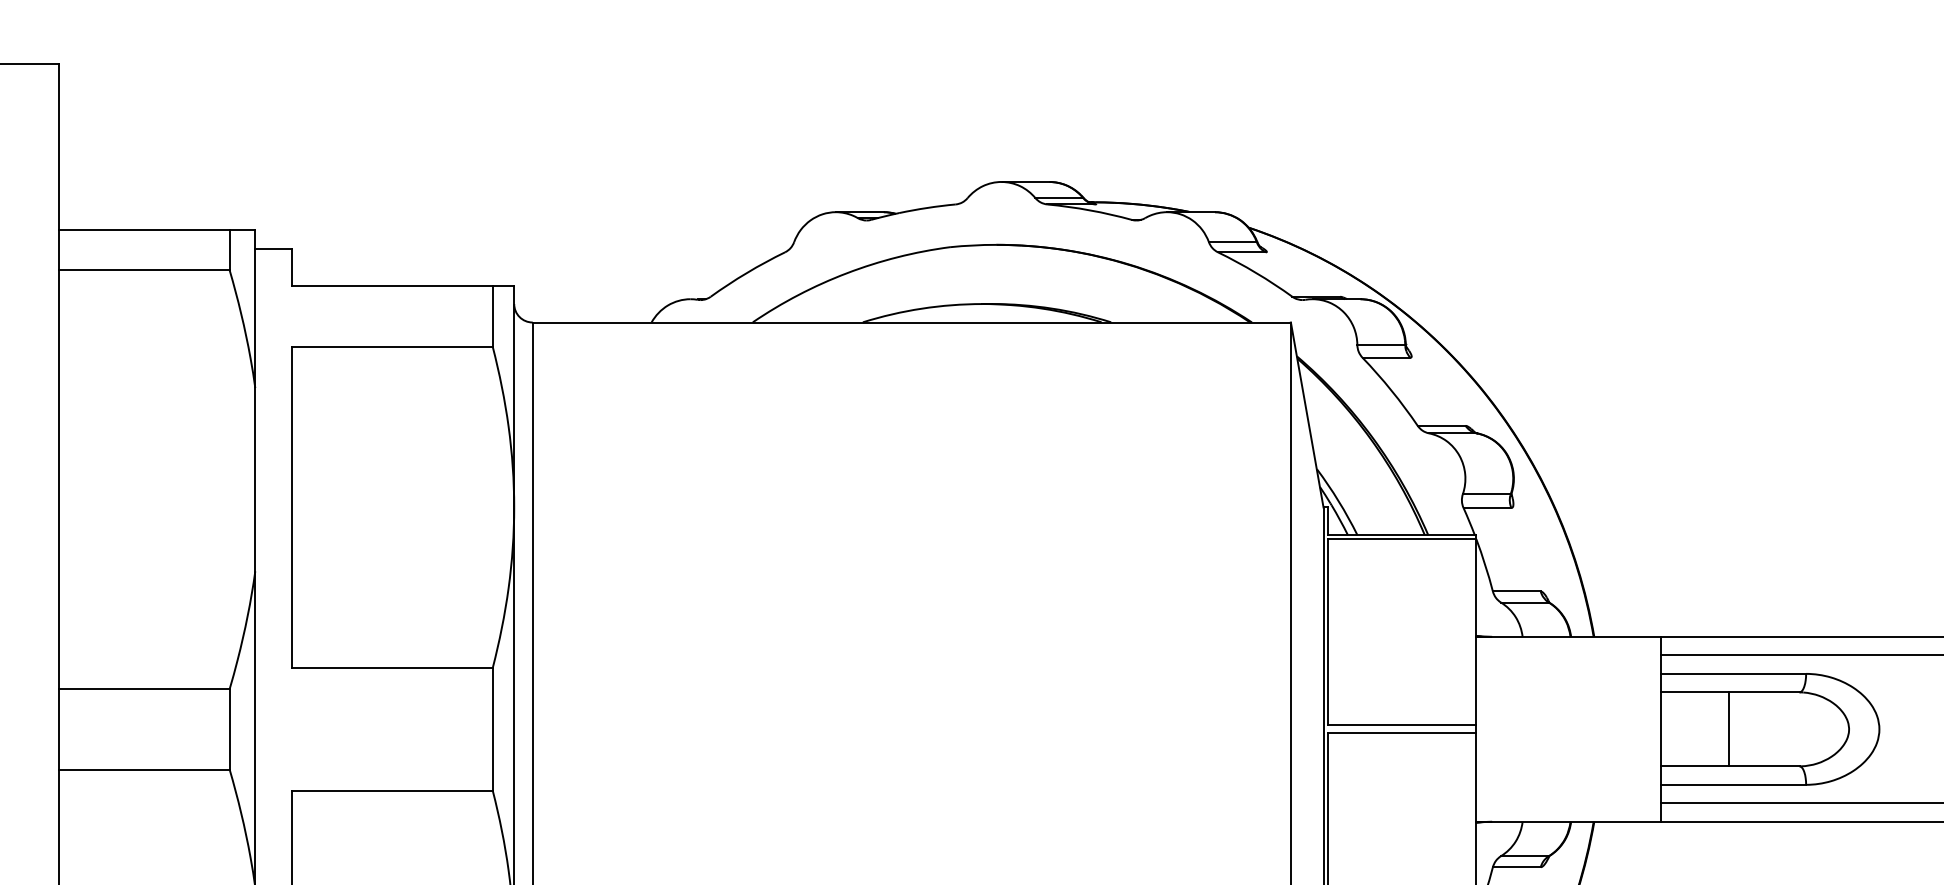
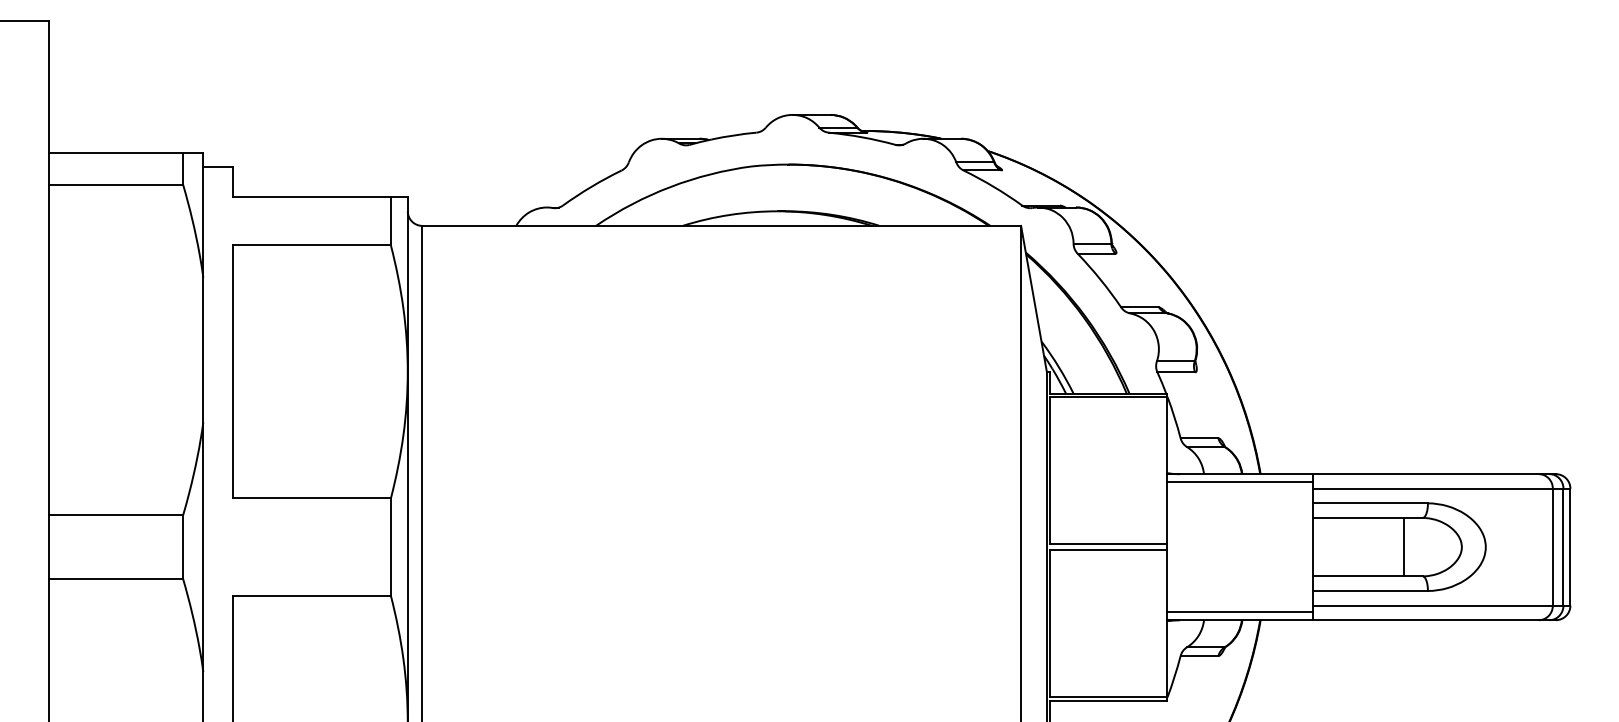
line: (1568, 647) -> (1240, 482), added
line: (1729, 728) -> (1404, 546), moved
line: (1568, 812) -> (1240, 612), added

